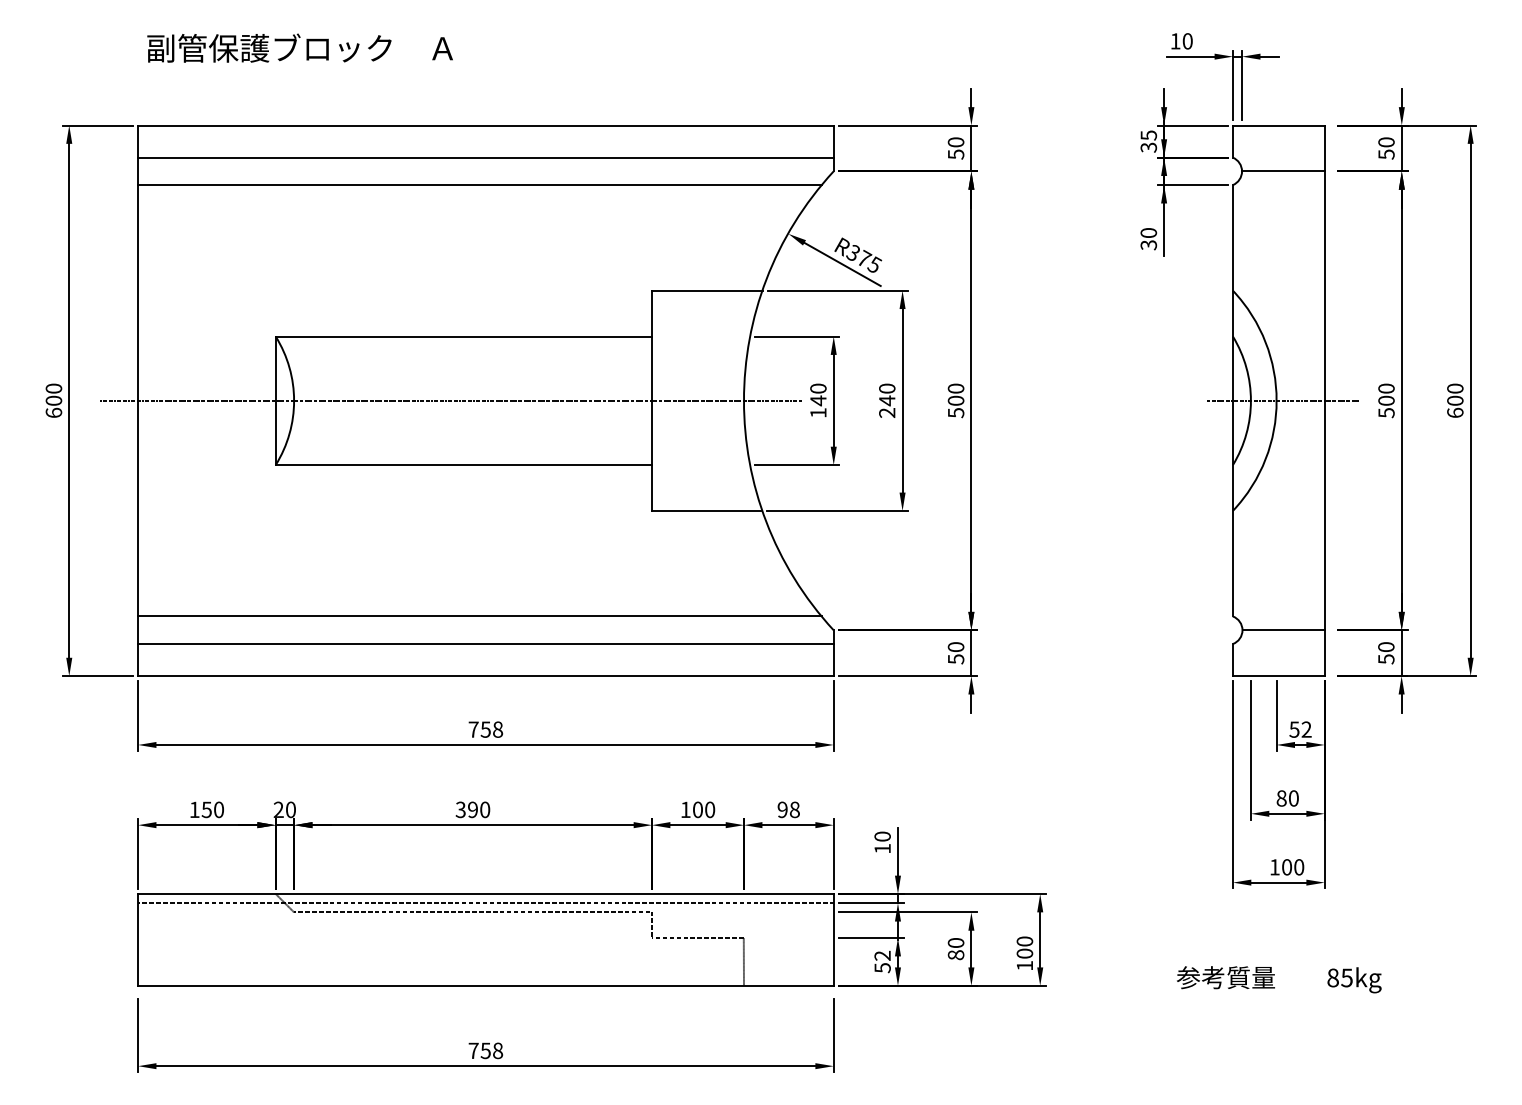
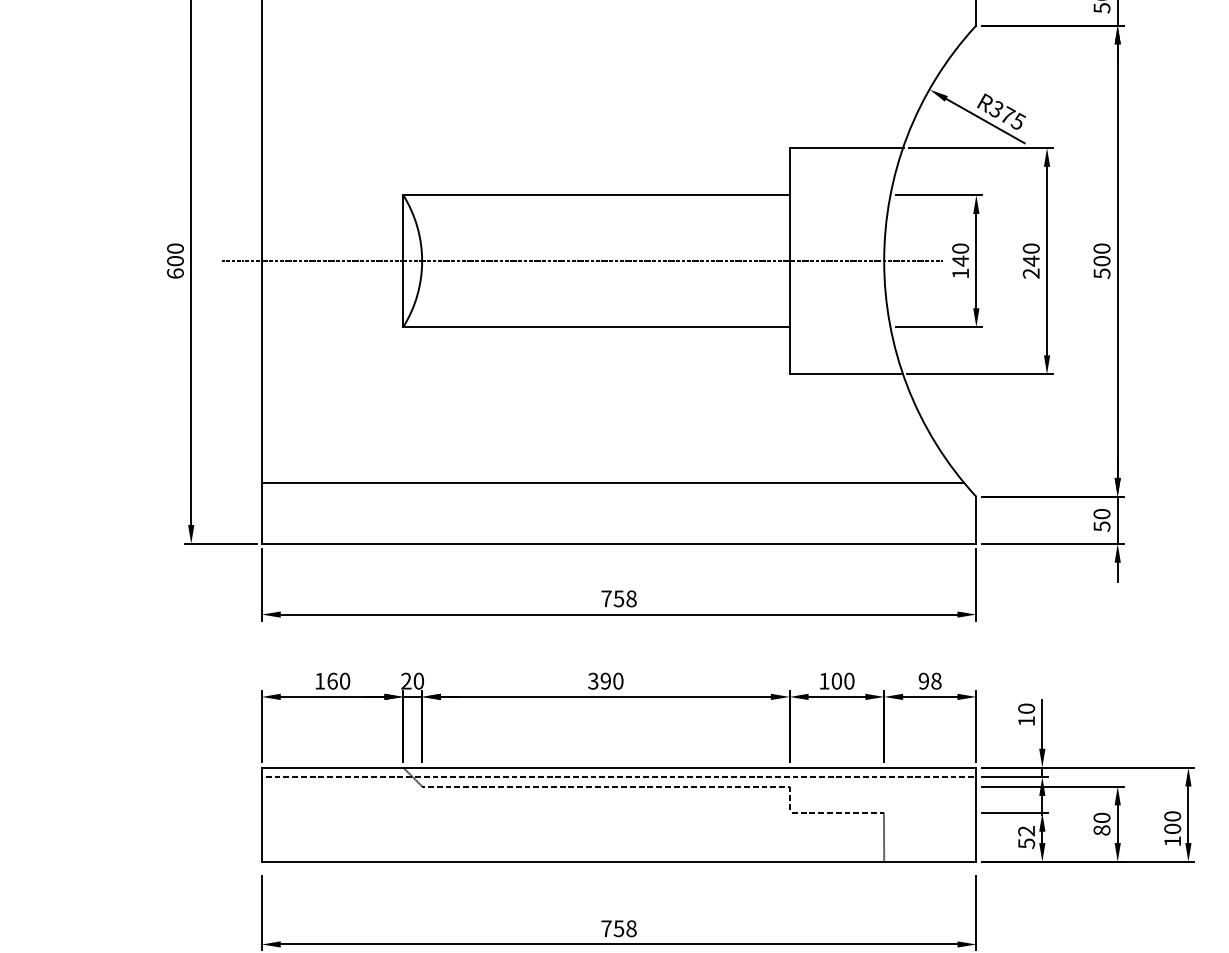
line: (485, 157) -> (618, 11), removed
line: (479, 185) -> (612, 40), removed
line: (485, 644) -> (618, 511), removed
text: (206, 809) -> (332, 680), 150 -> 160

